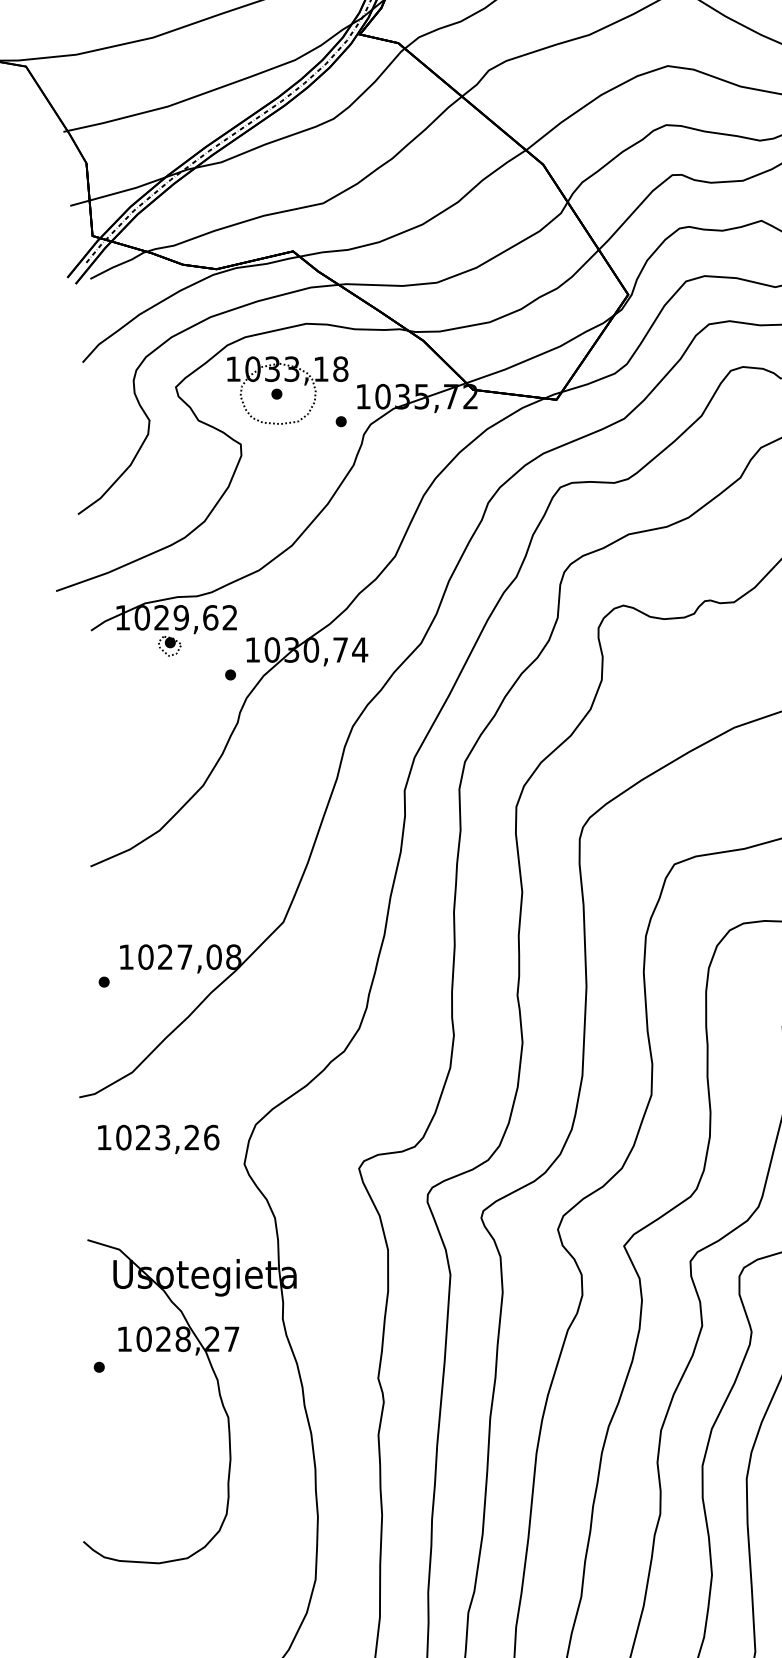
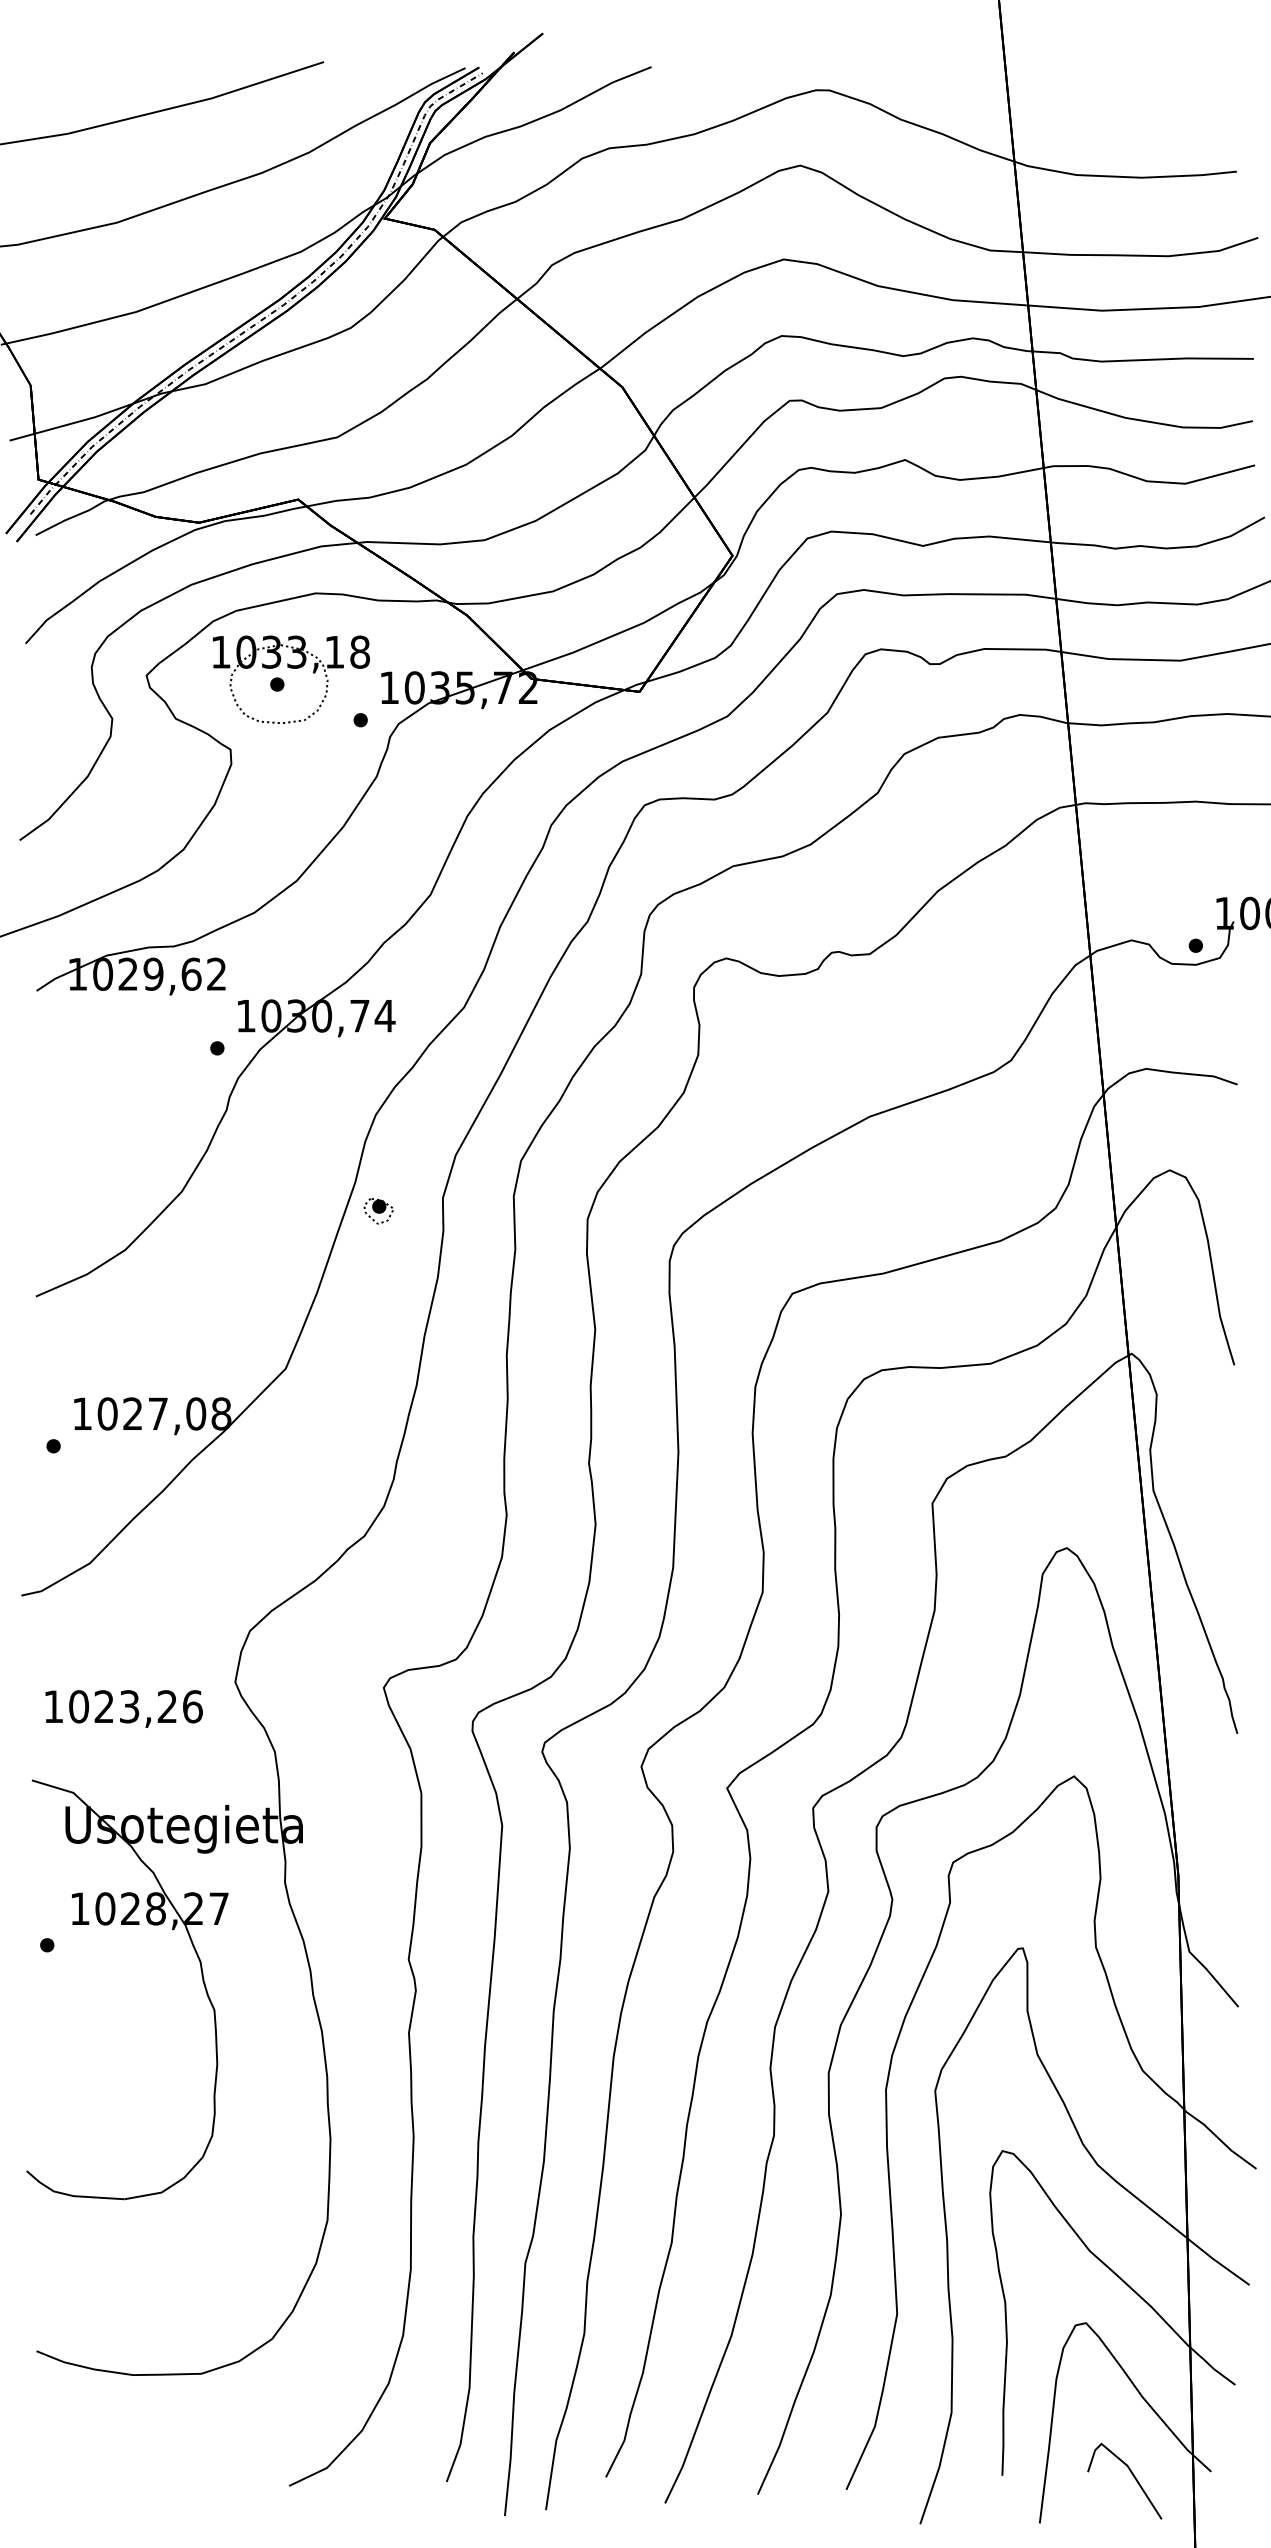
part: (169, 646) -> (378, 1211), moved
text: (158, 1139) -> (123, 1708), moved

